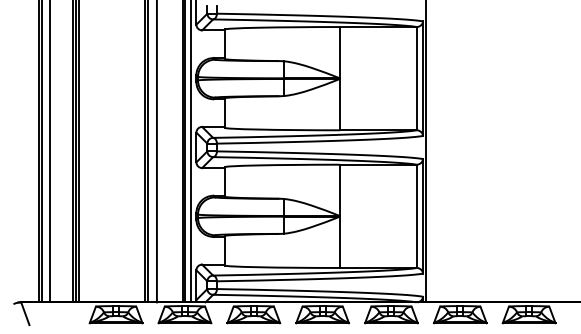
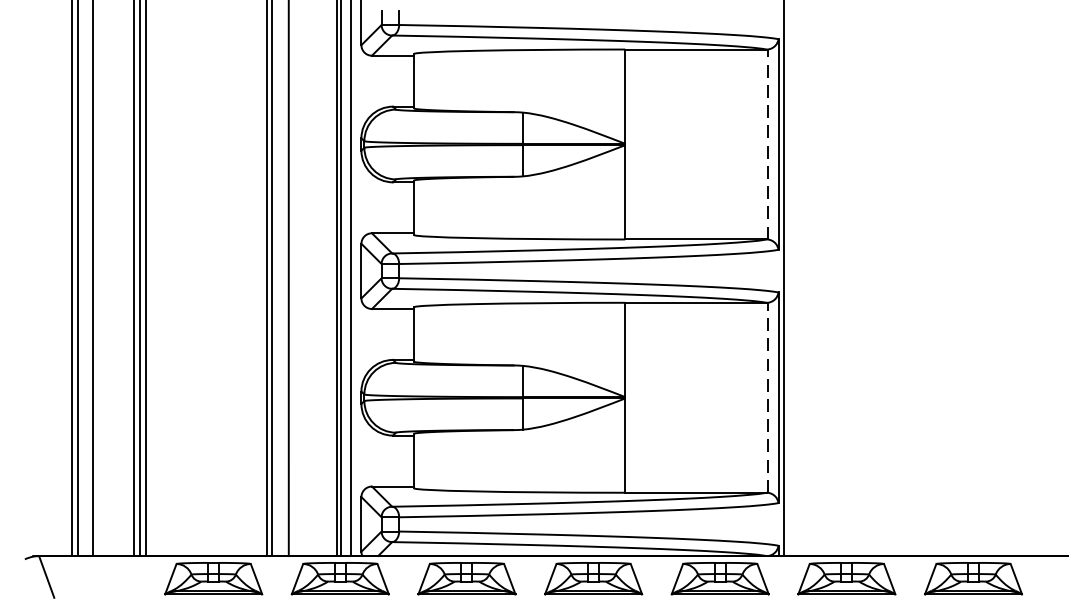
line: (417, 78) -> (768, 144), solid -> dashed
line: (417, 216) -> (768, 398), solid -> dashed

